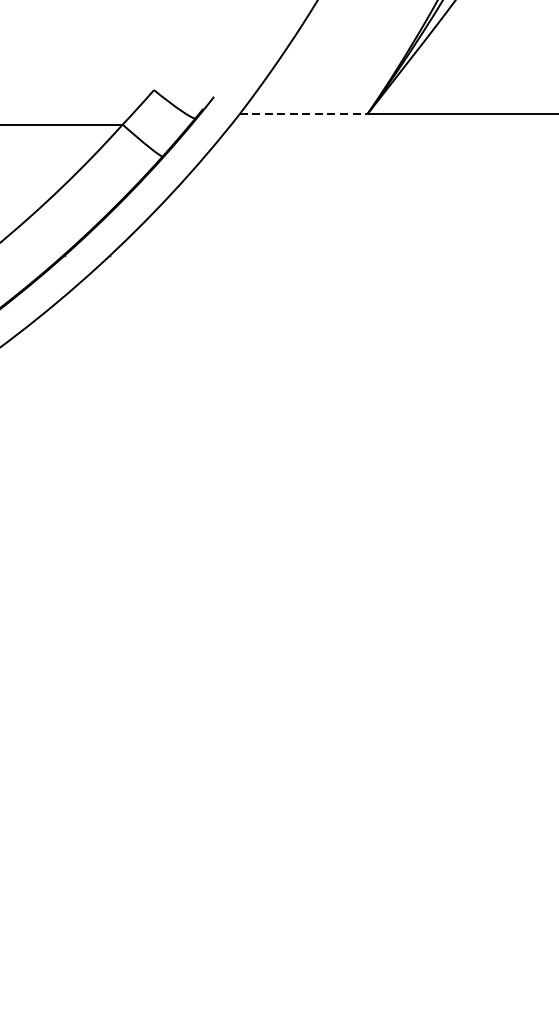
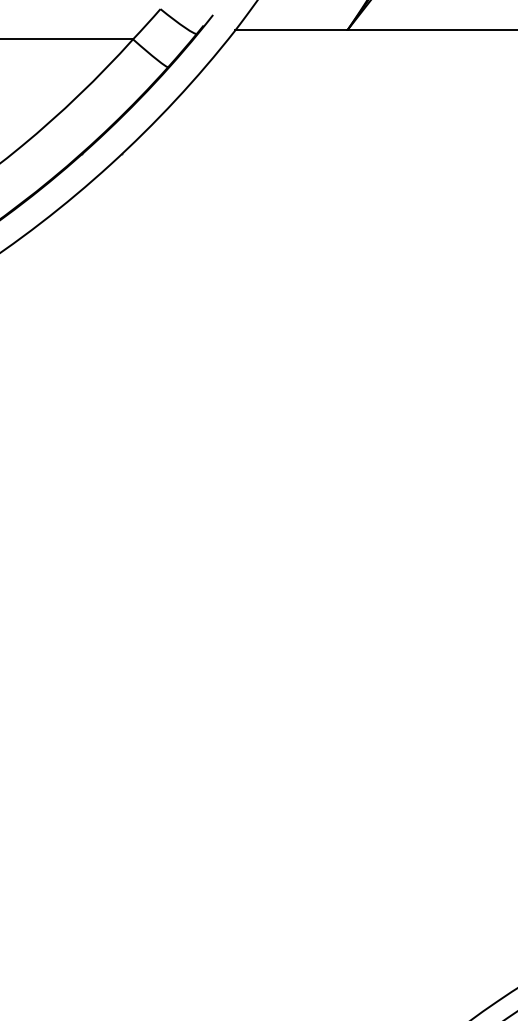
line: (303, 114) -> (291, 30), dashed -> solid

